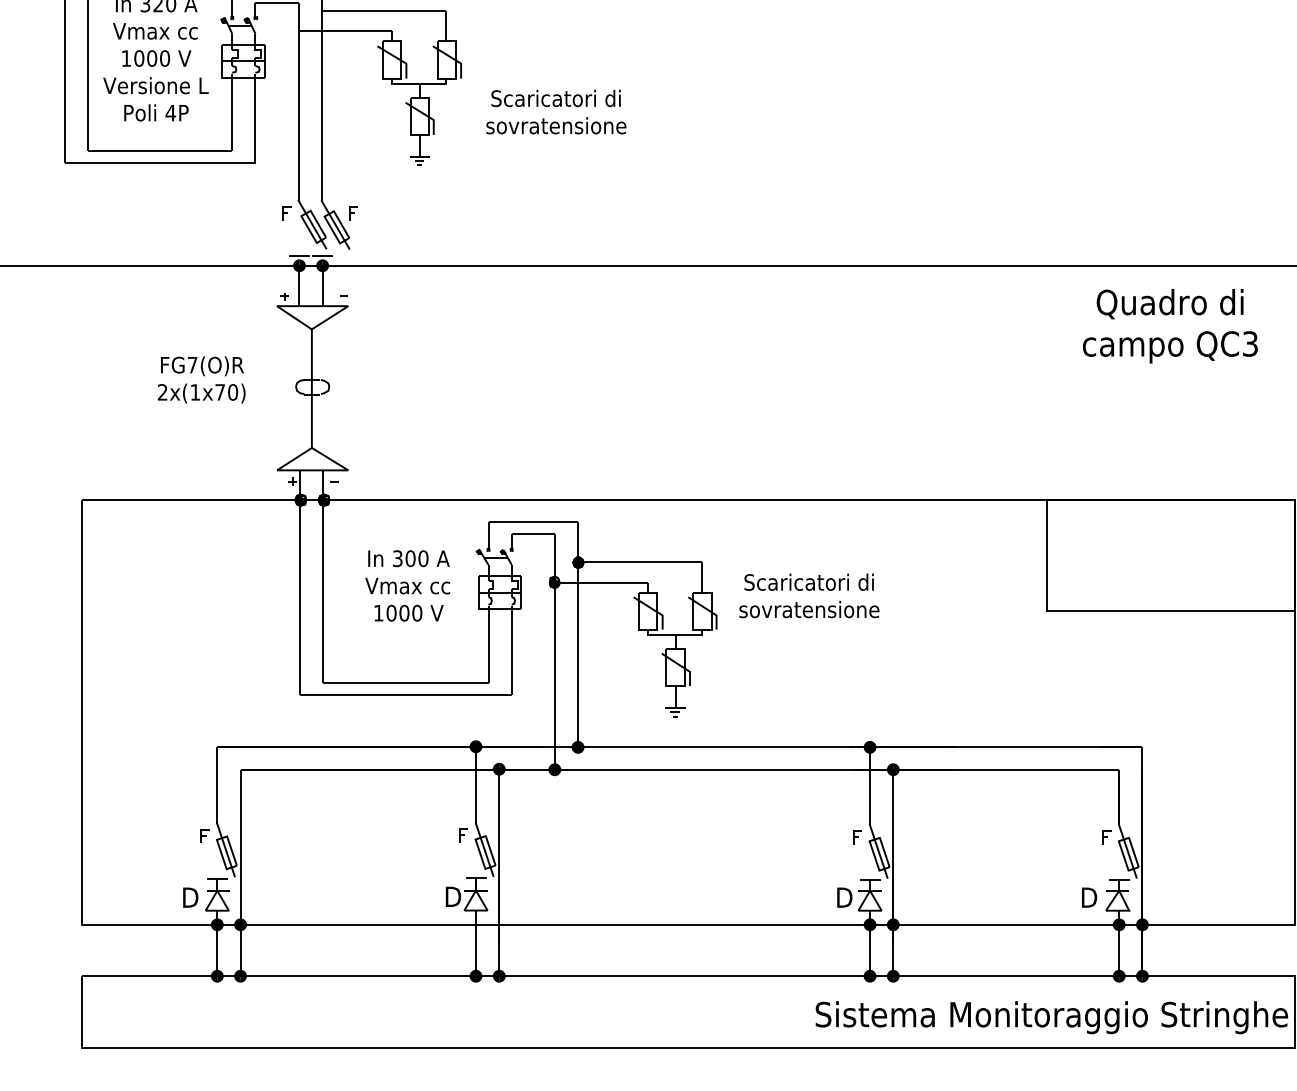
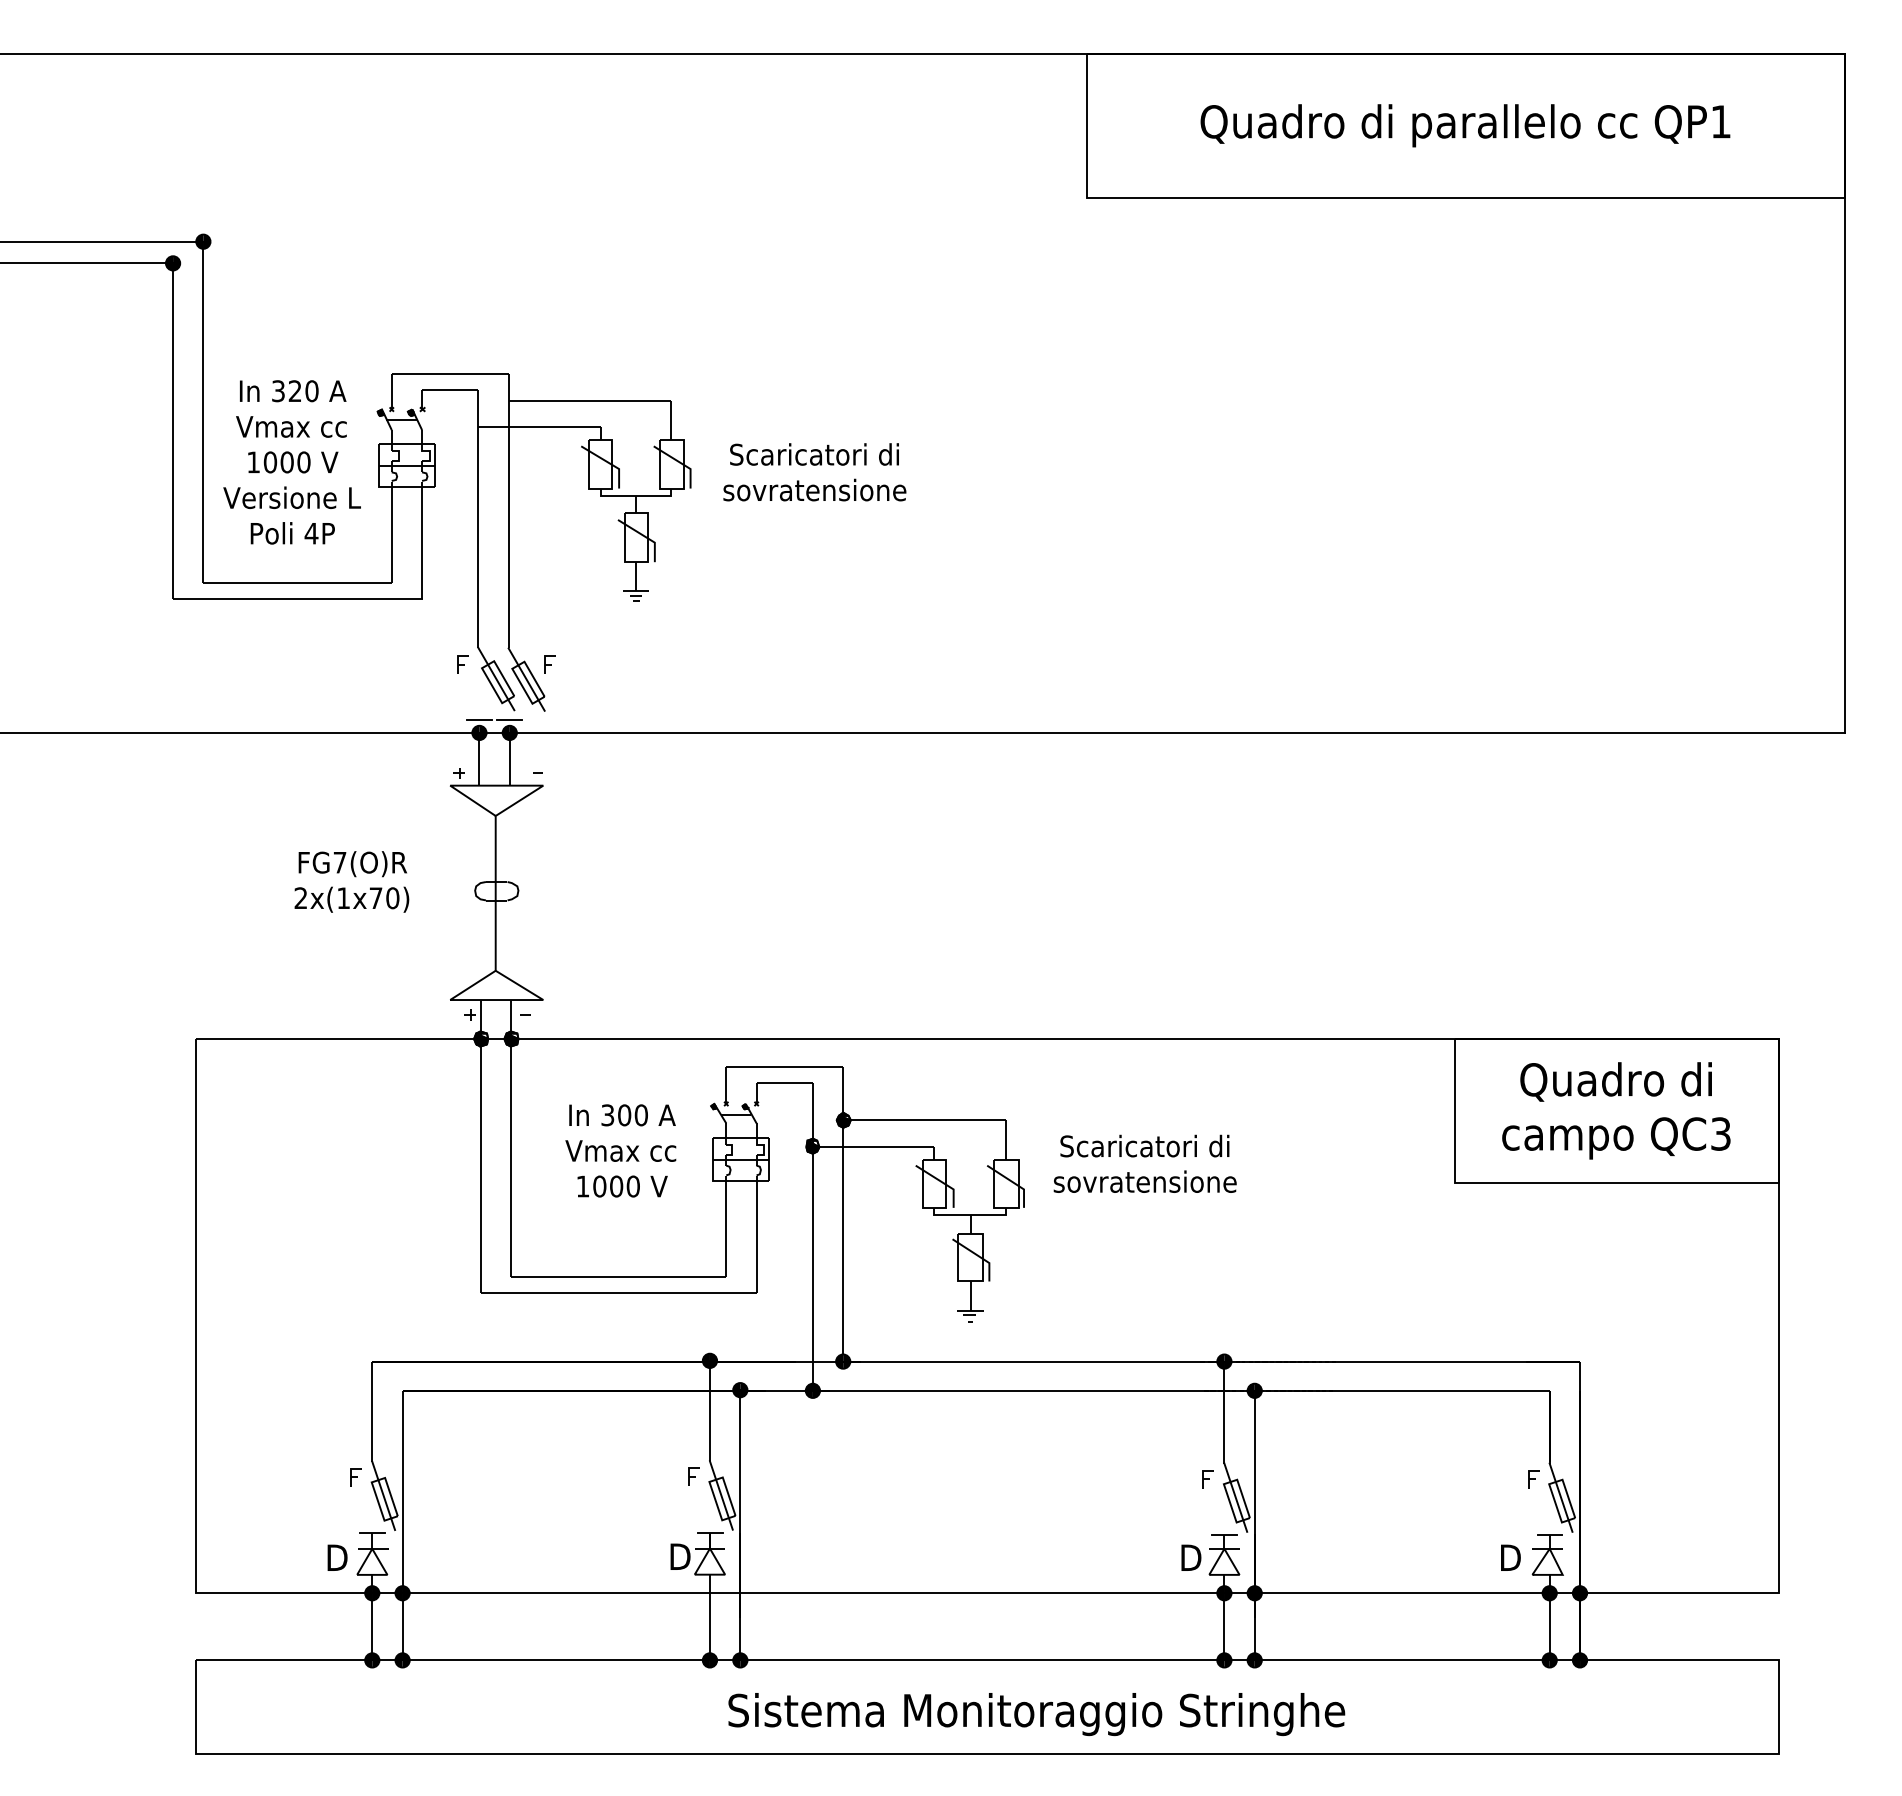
text: (556, 112) -> (814, 472), moved
text: (1170, 325) -> (1616, 1110), moved
text: (1051, 1017) -> (1036, 1714), moved

